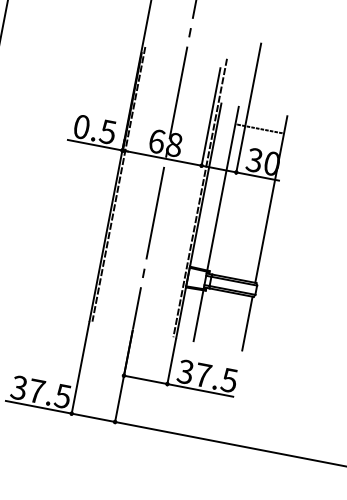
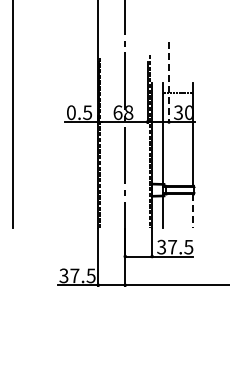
line: (249, 108) -> (169, 82), solid -> dashed
line: (248, 324) -> (193, 211), solid -> dashed

